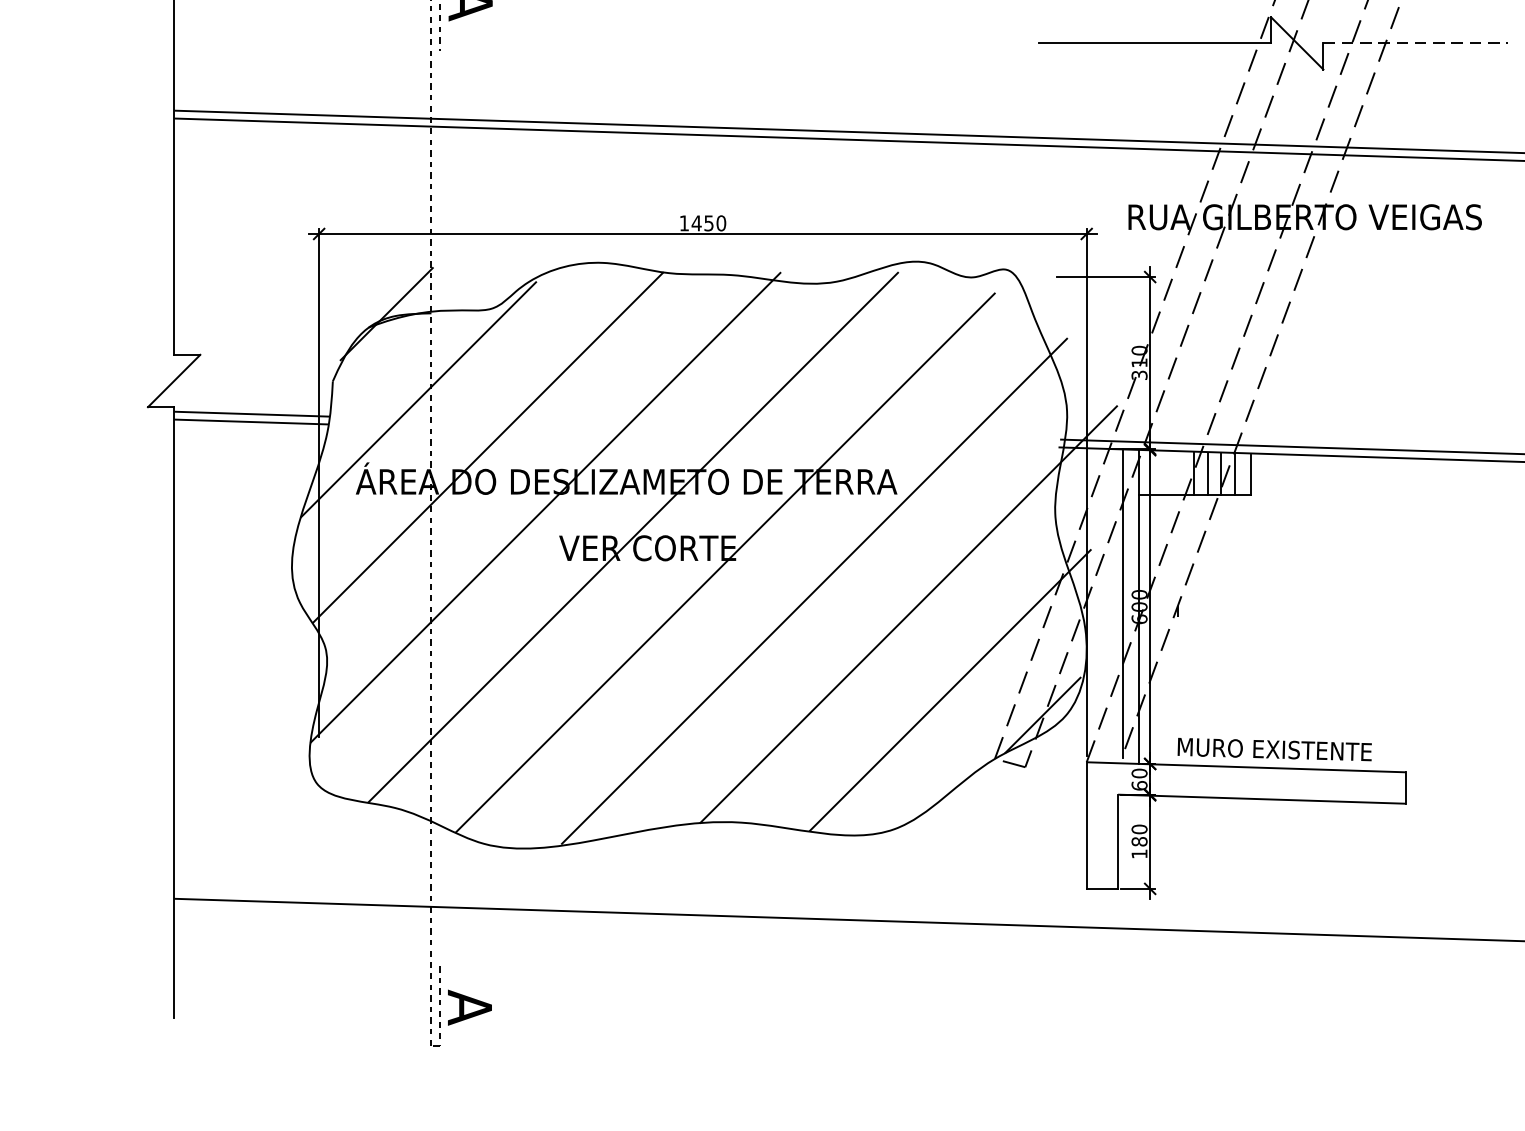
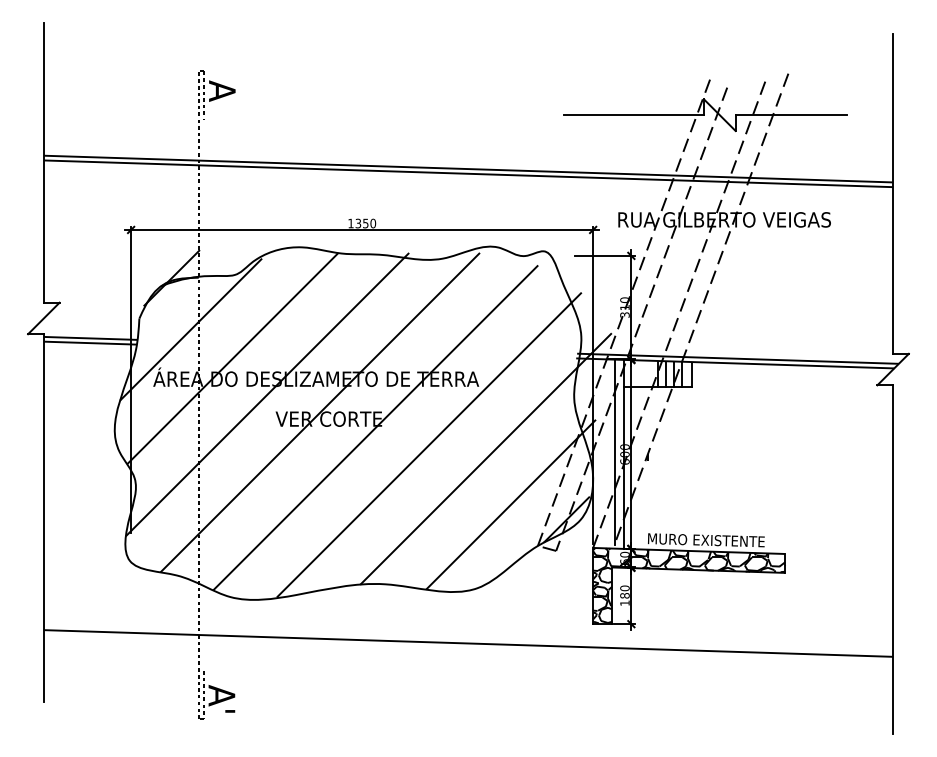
line: (1416, 43) -> (791, 115), dashed -> solid
text: (696, 223) -> (358, 223), 1450 -> 1350
hatch: (1246, 826) -> (689, 586), added
text: (484, 1033) -> (230, 711), A -> A'

